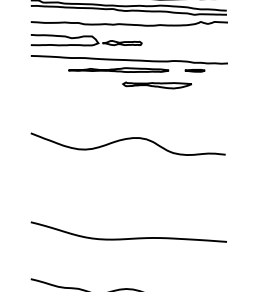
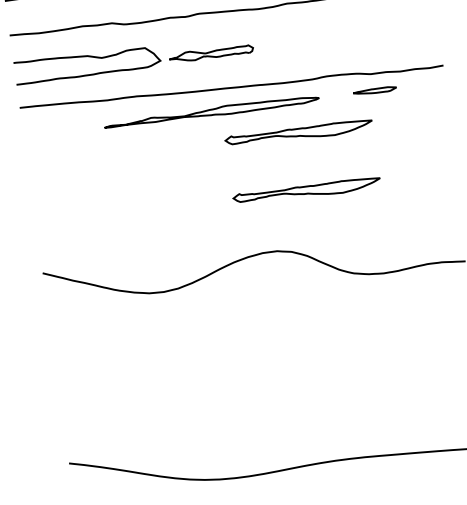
part: (157, 112) -> (307, 191), added

